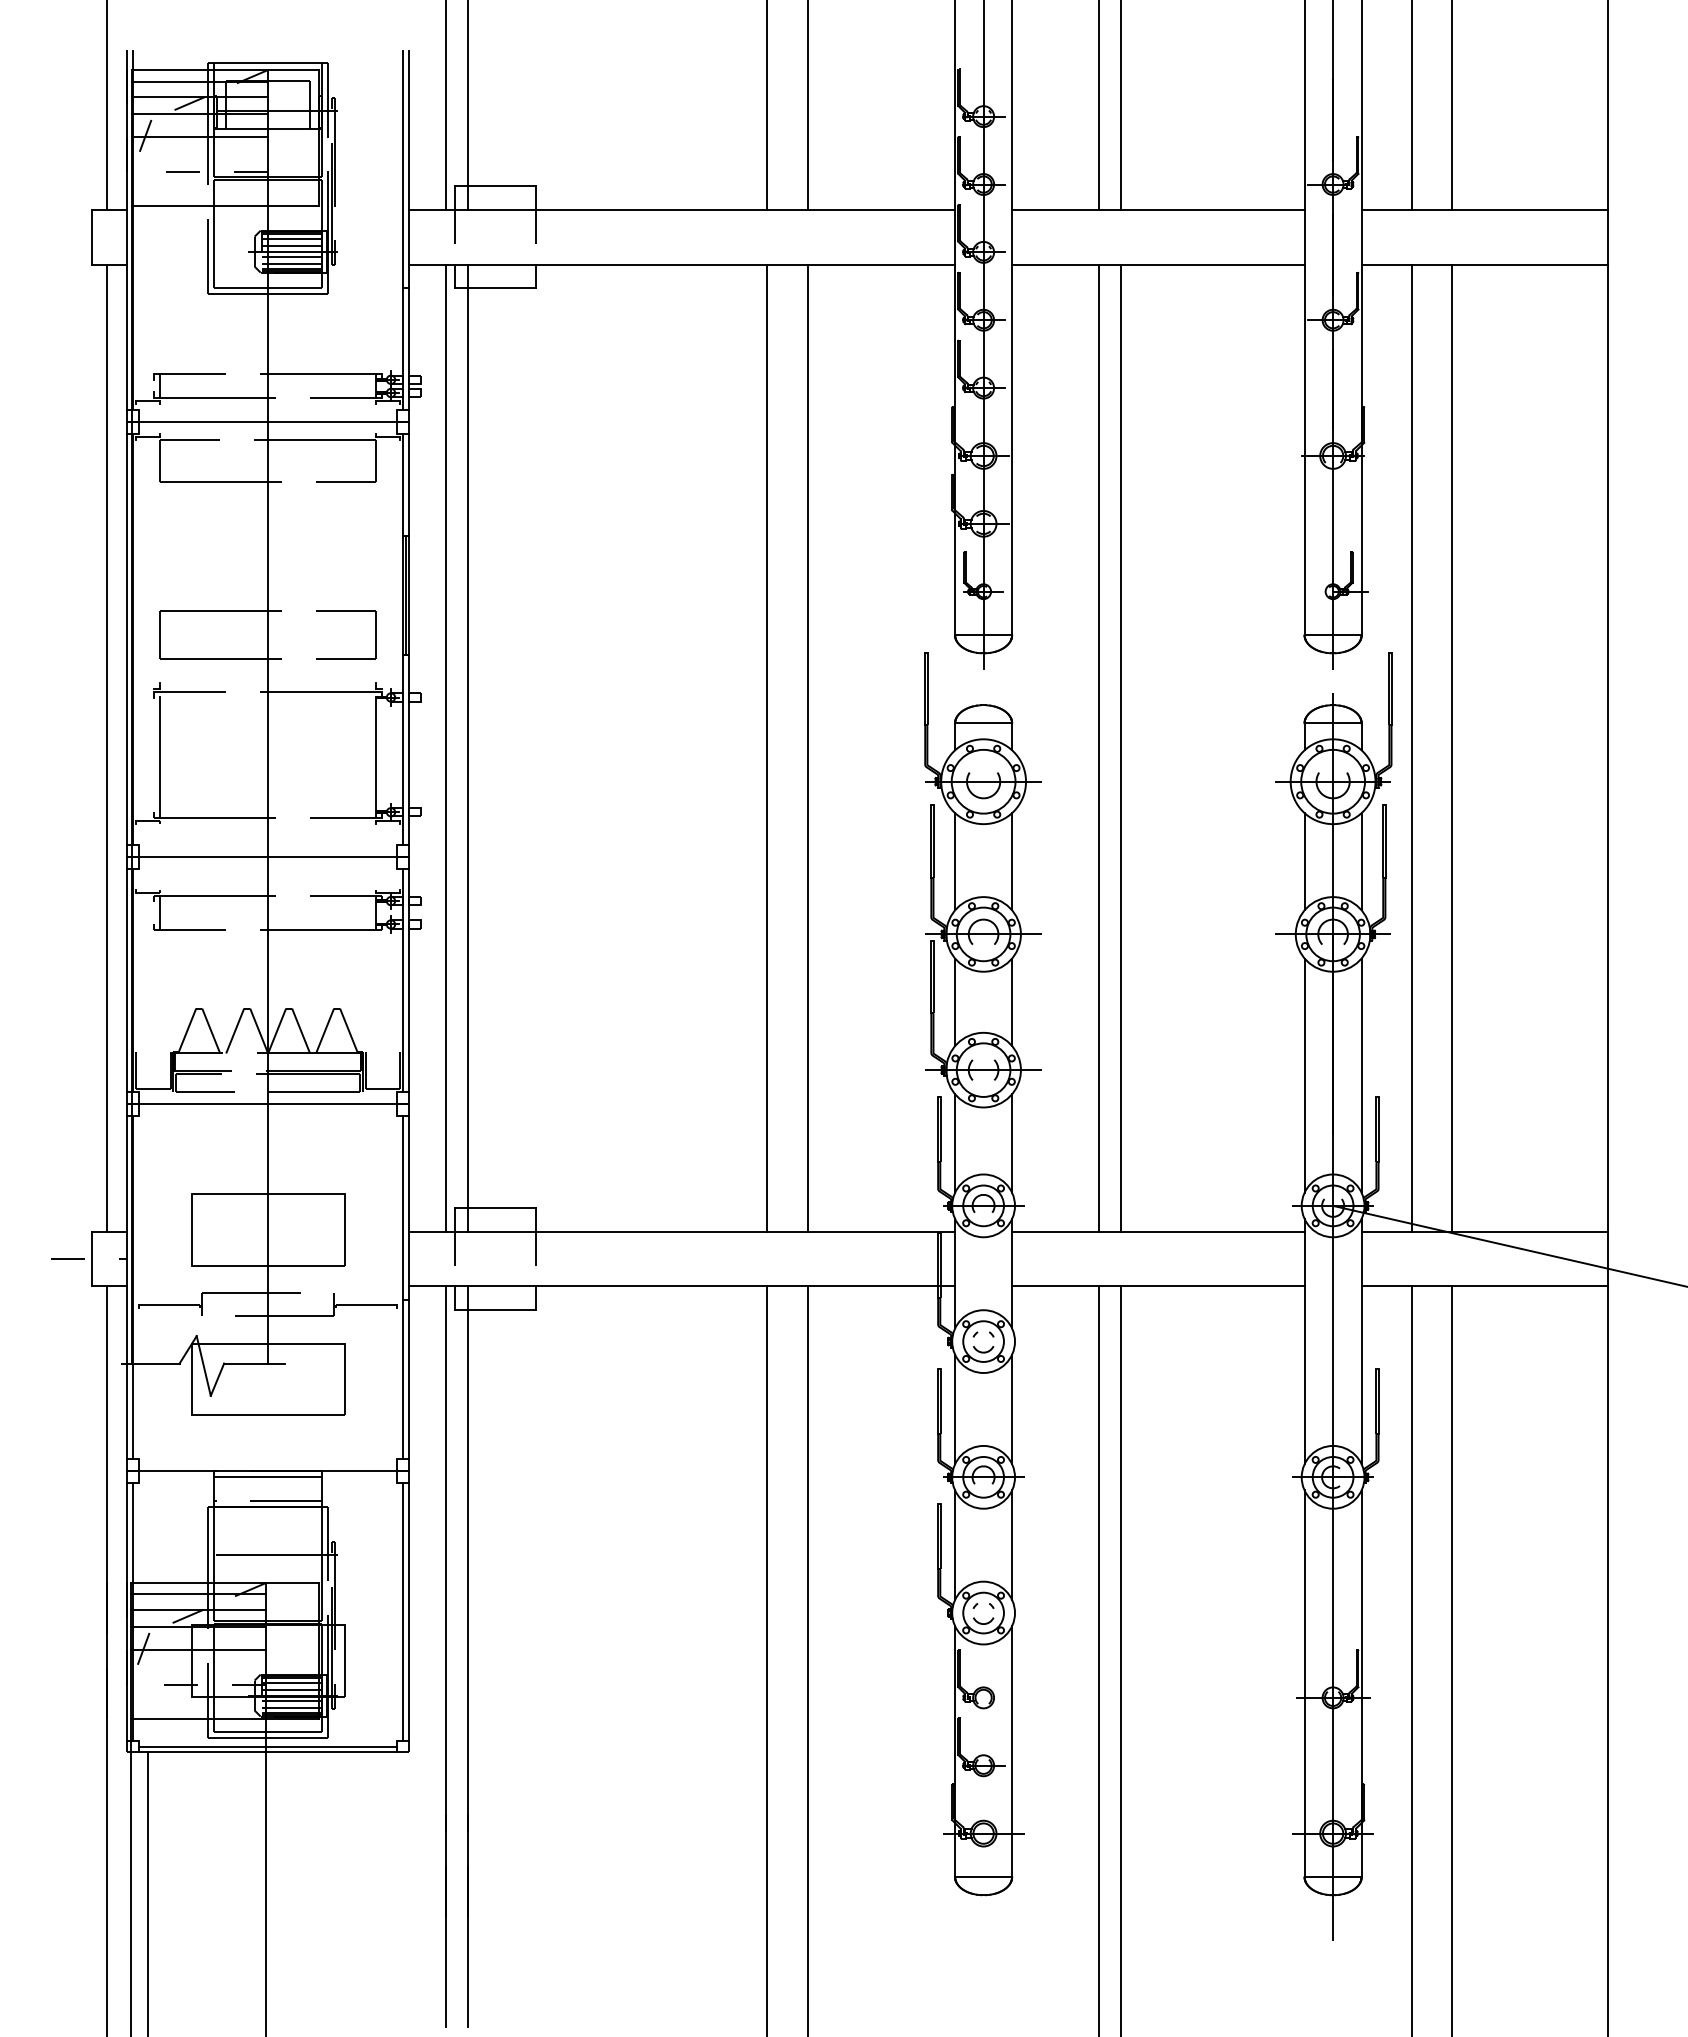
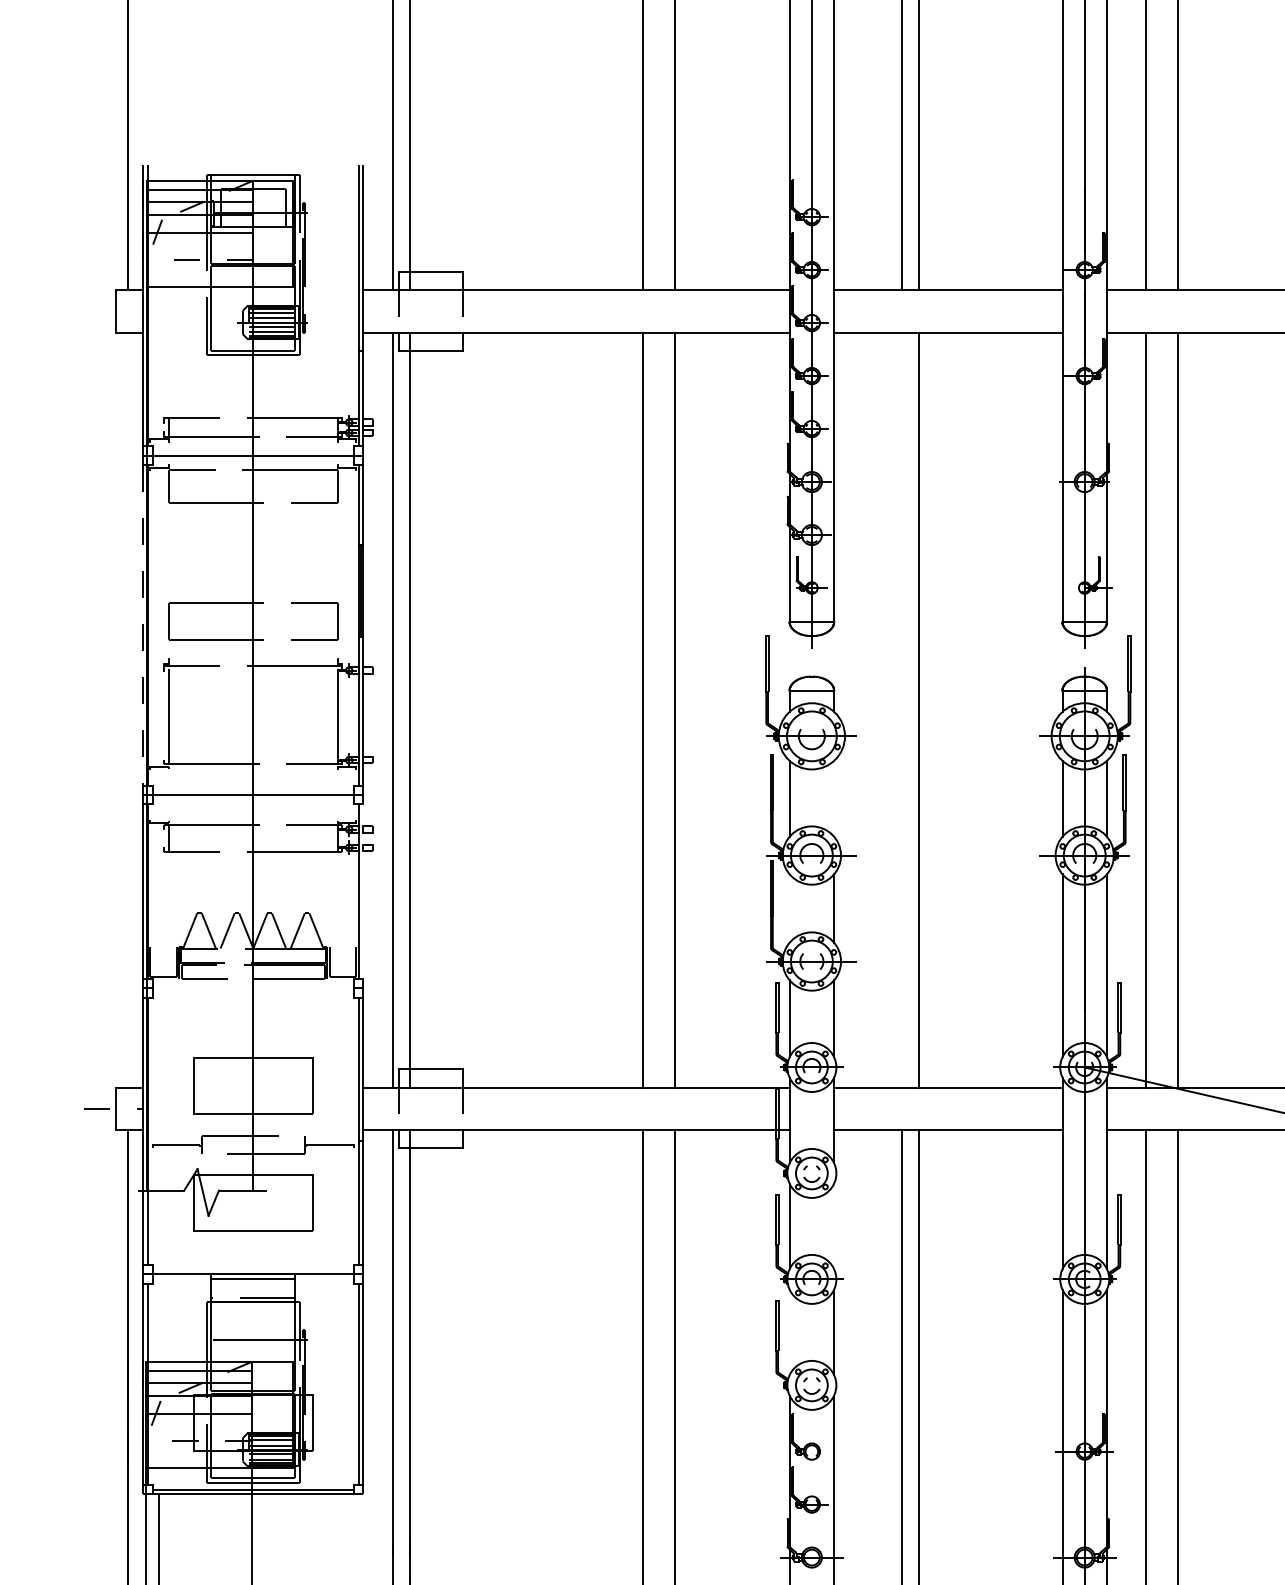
line: (127, 640) -> (143, 626), solid -> dashed
line: (106, 747) -> (127, 709), removed
line: (1098, 747) -> (901, 709), removed
line: (1012, 861) -> (834, 798), removed
line: (408, 980) -> (362, 891), removed
line: (955, 1002) -> (789, 908), removed
line: (268, 1104) -> (253, 988), removed
line: (1012, 1409) -> (834, 1226), removed
line: (955, 1544) -> (789, 1331), removed

